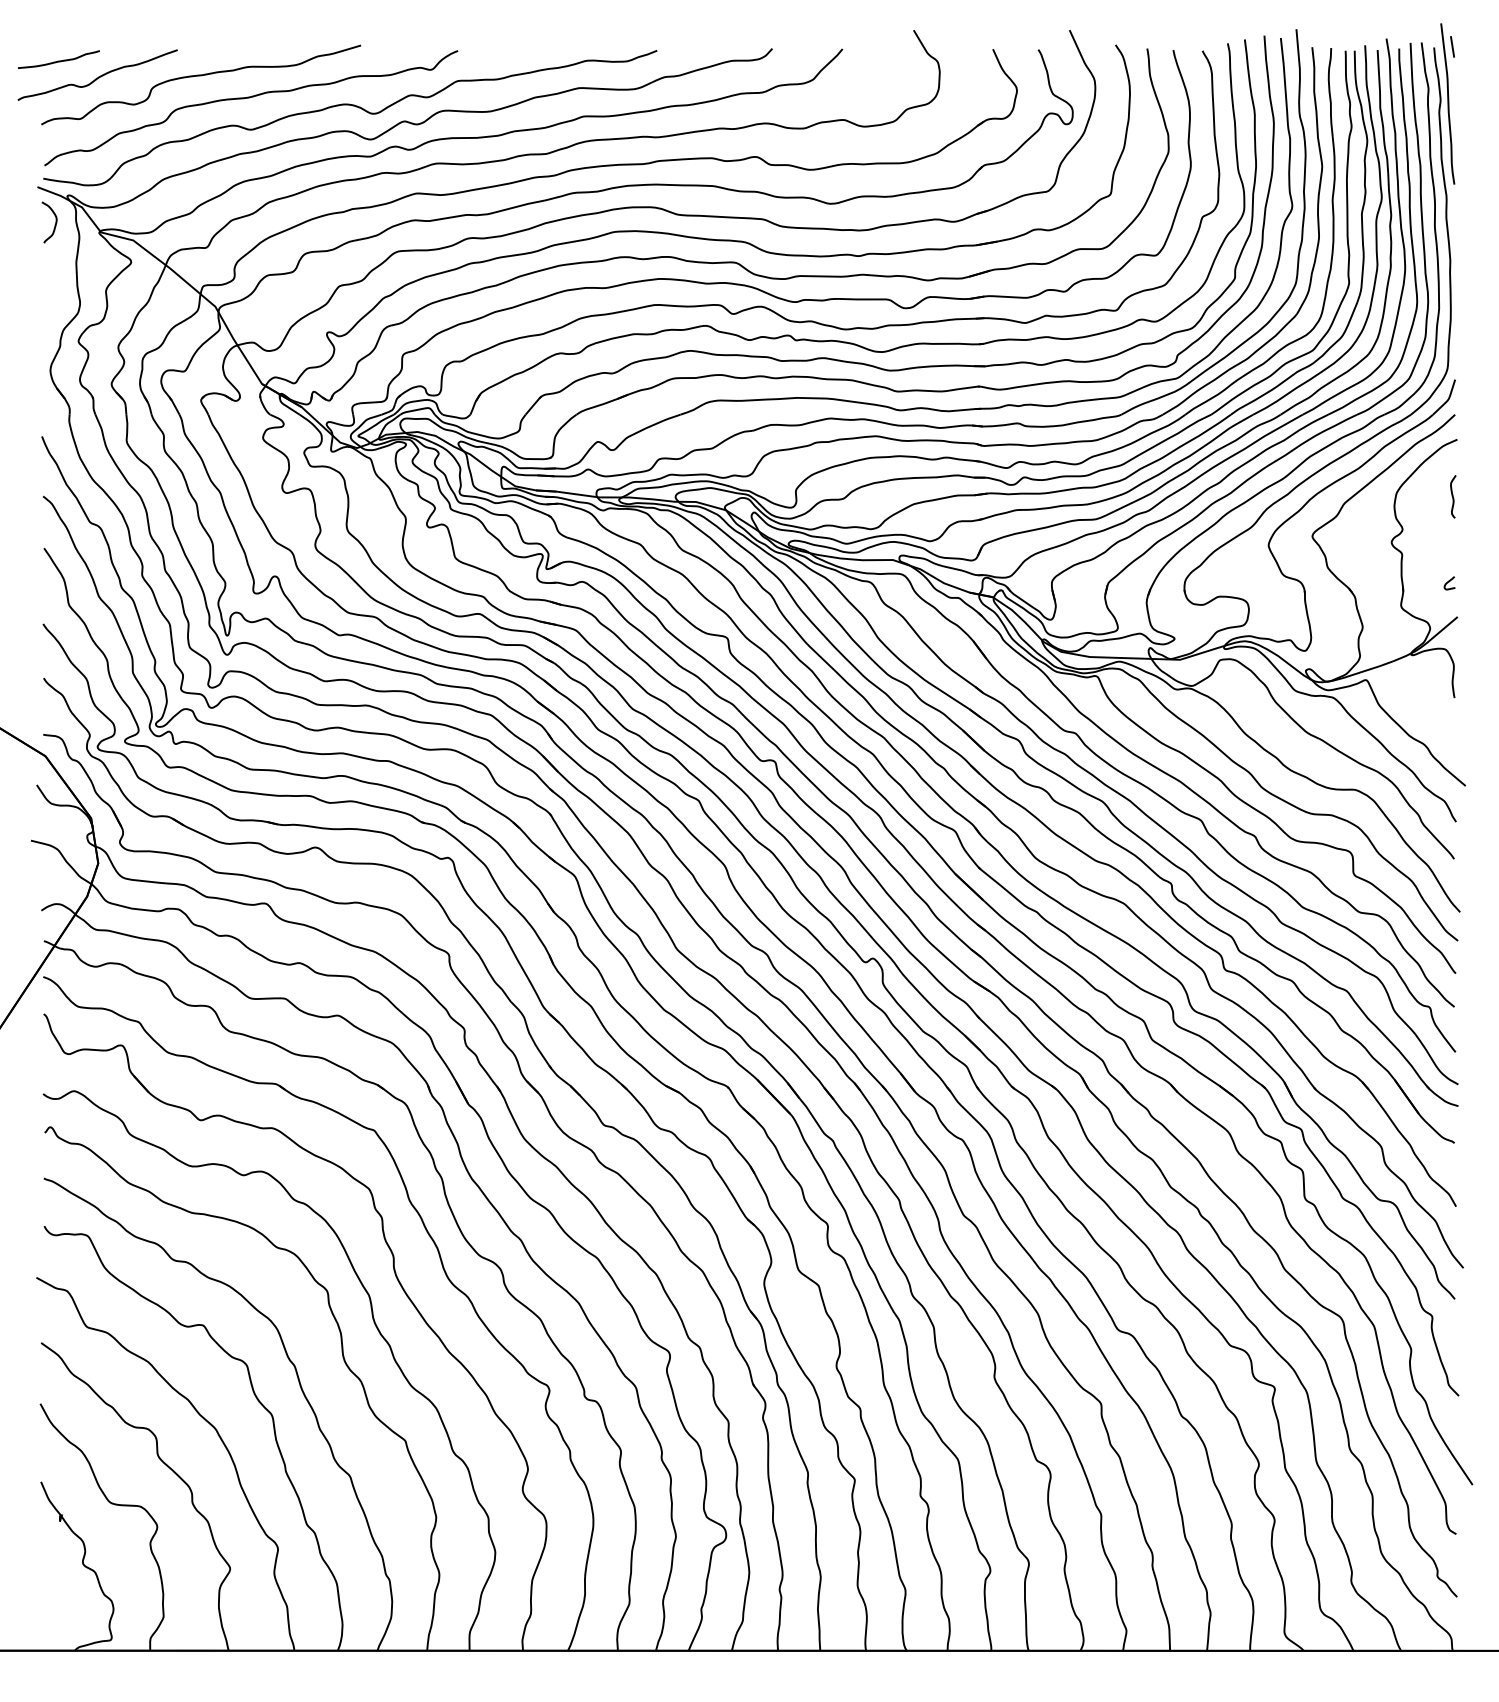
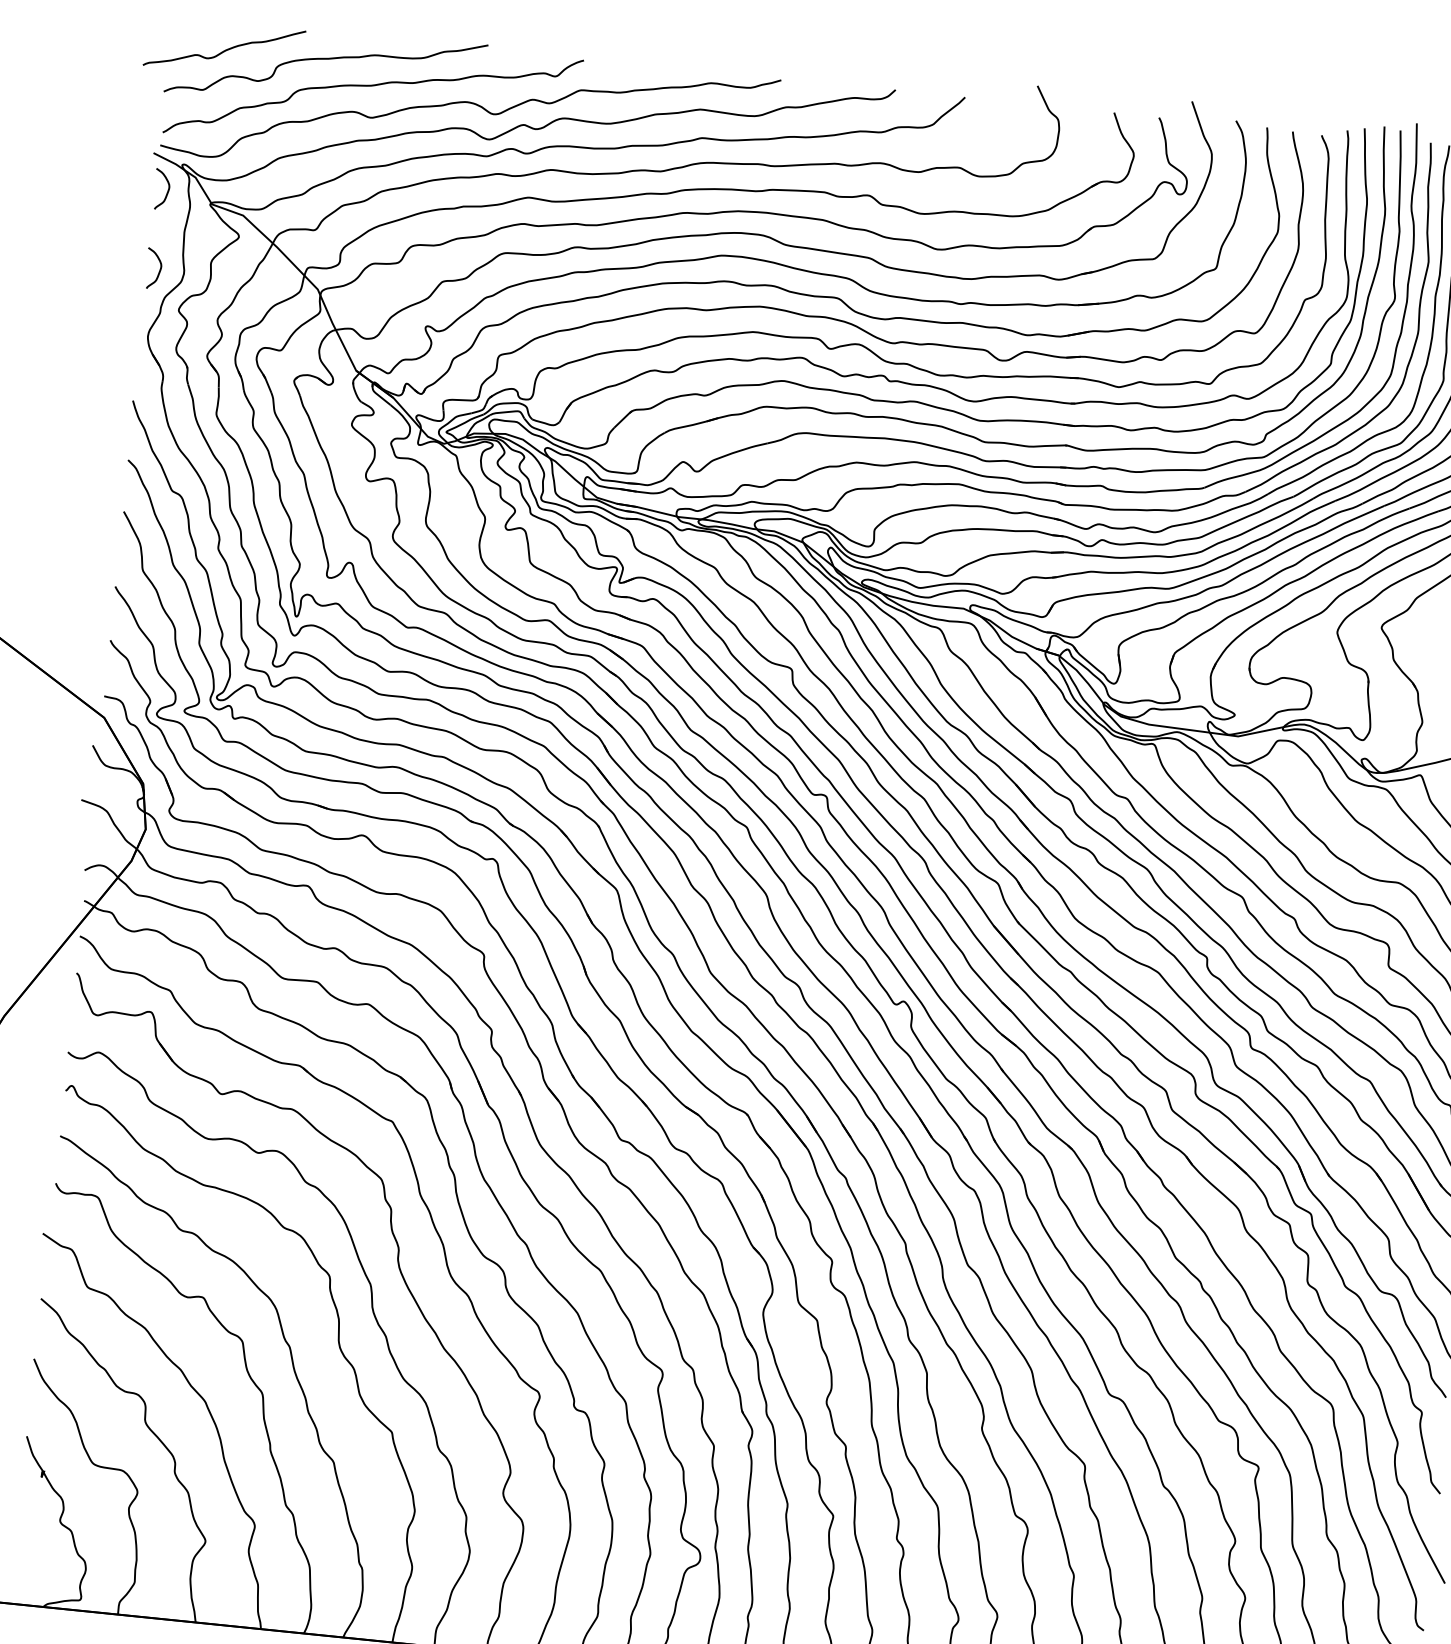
curve: (58, 60) -> (187, 29), removed
curve: (54, 305) -> (158, 272), added

